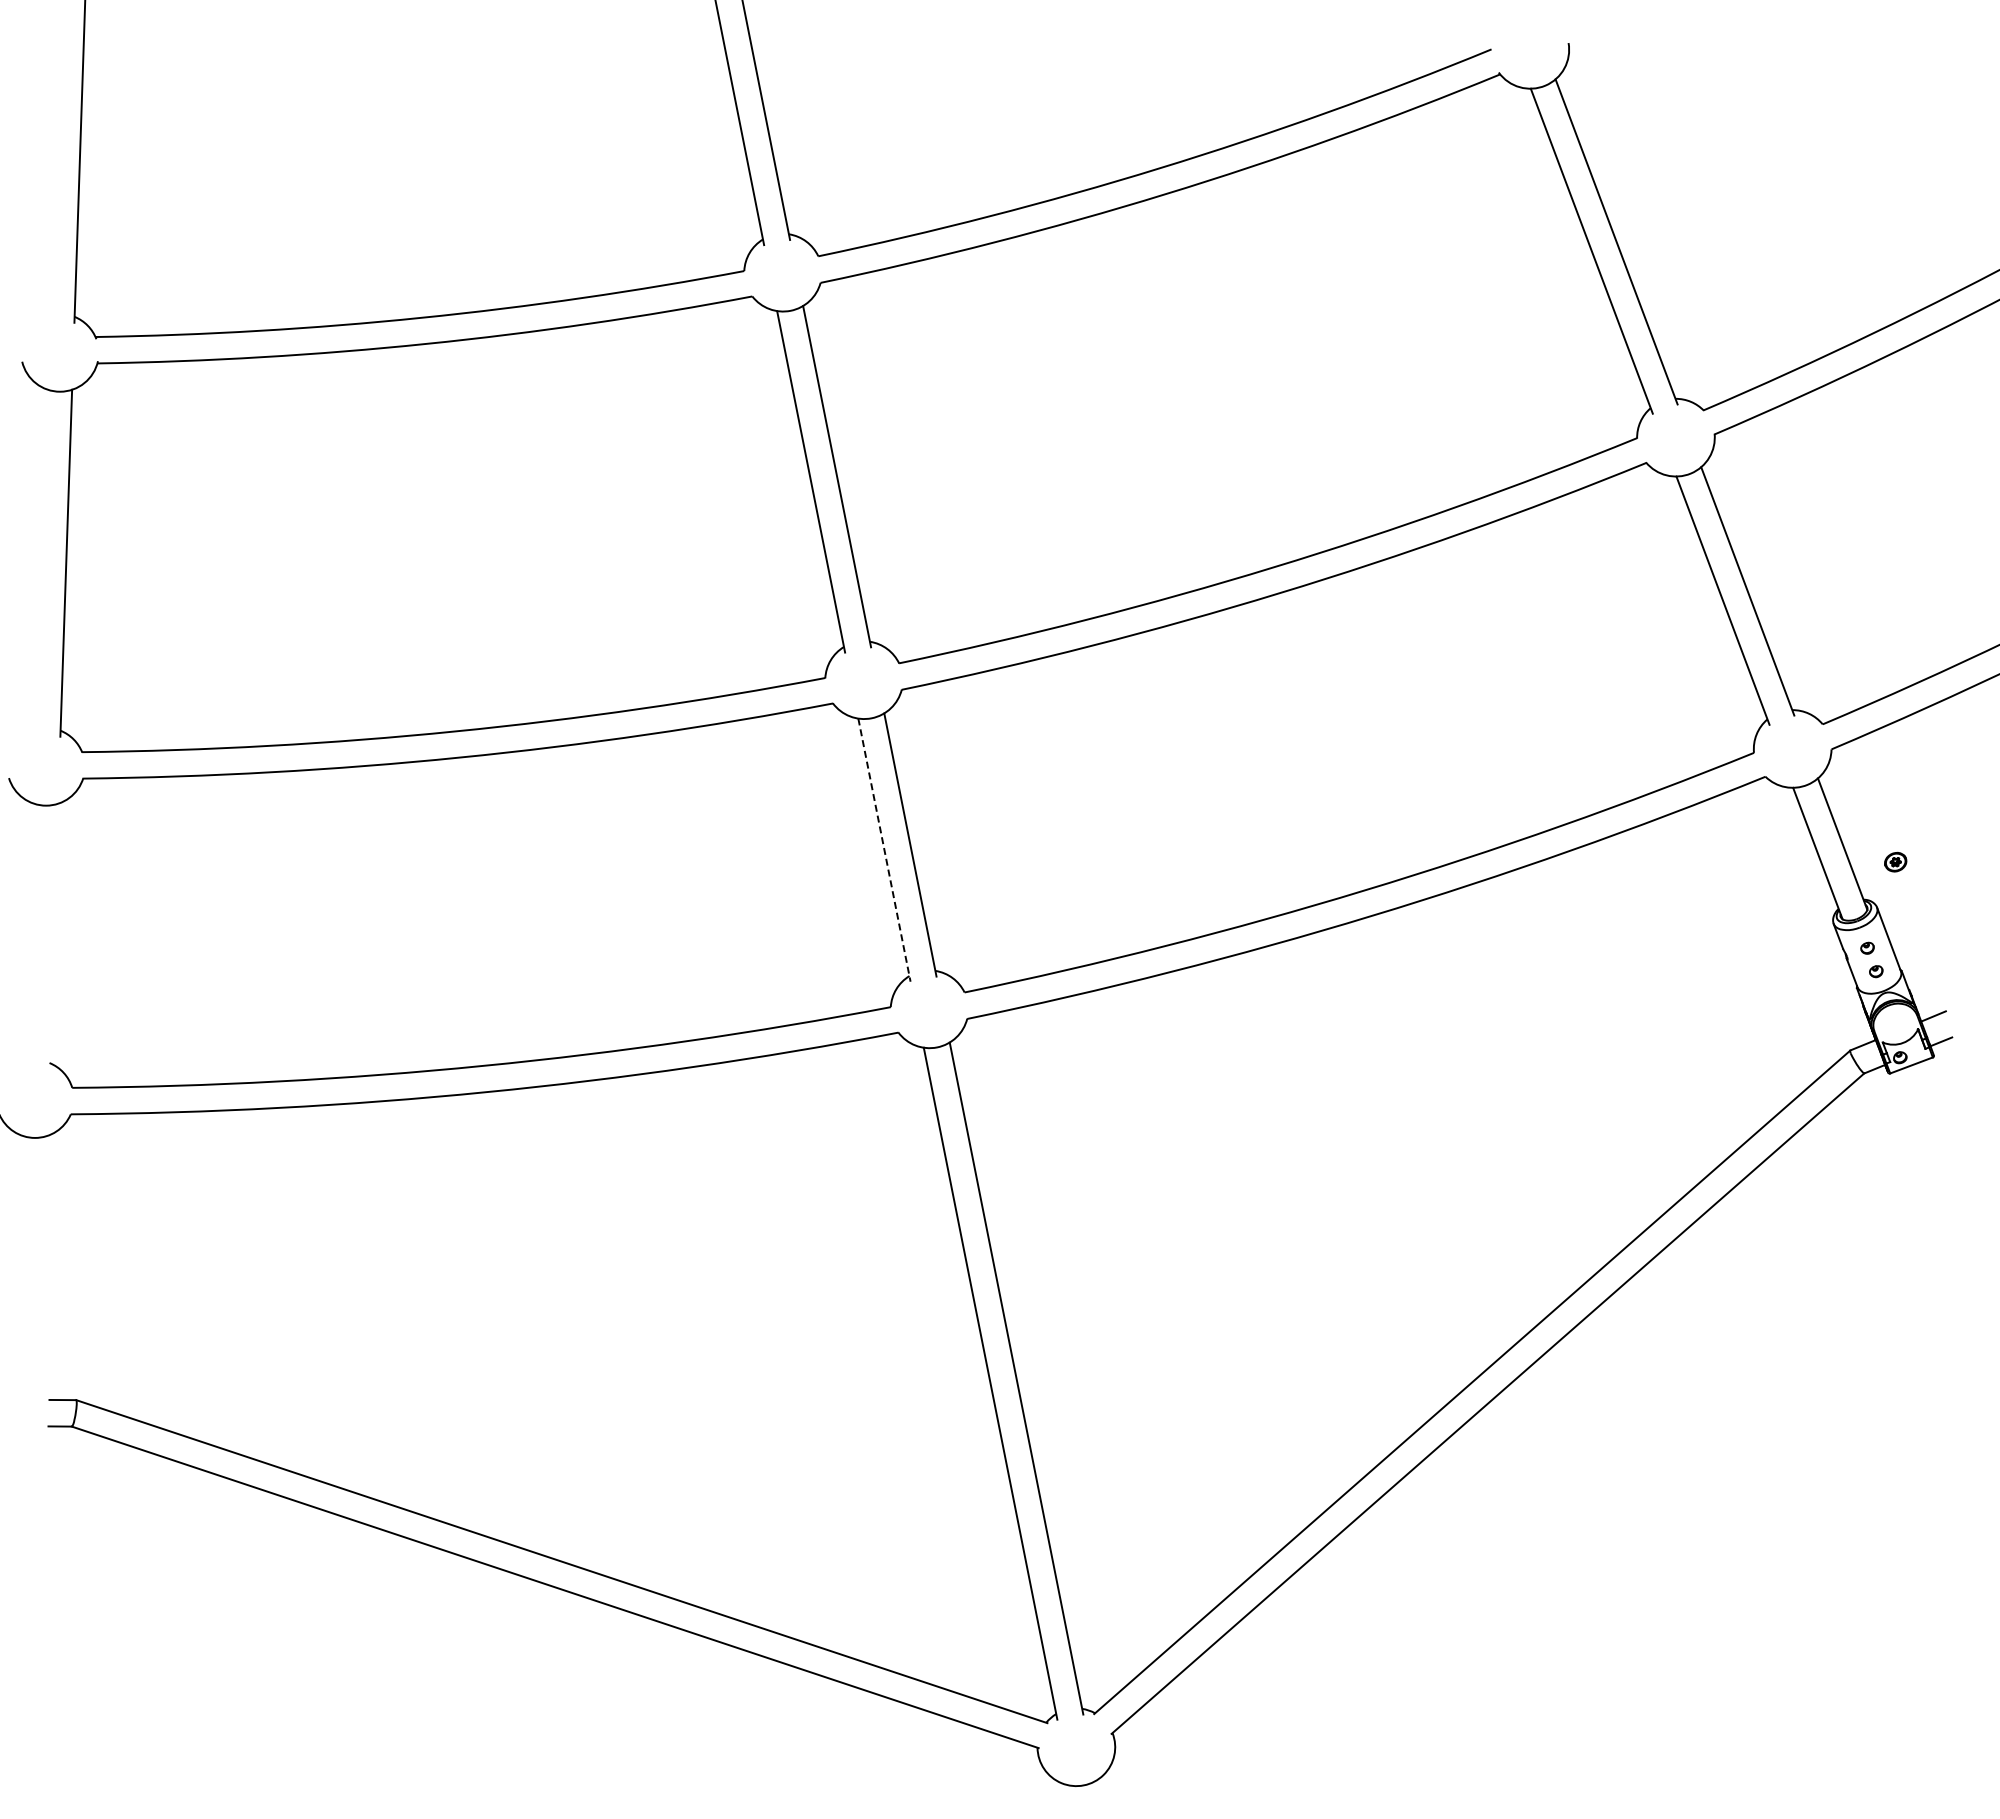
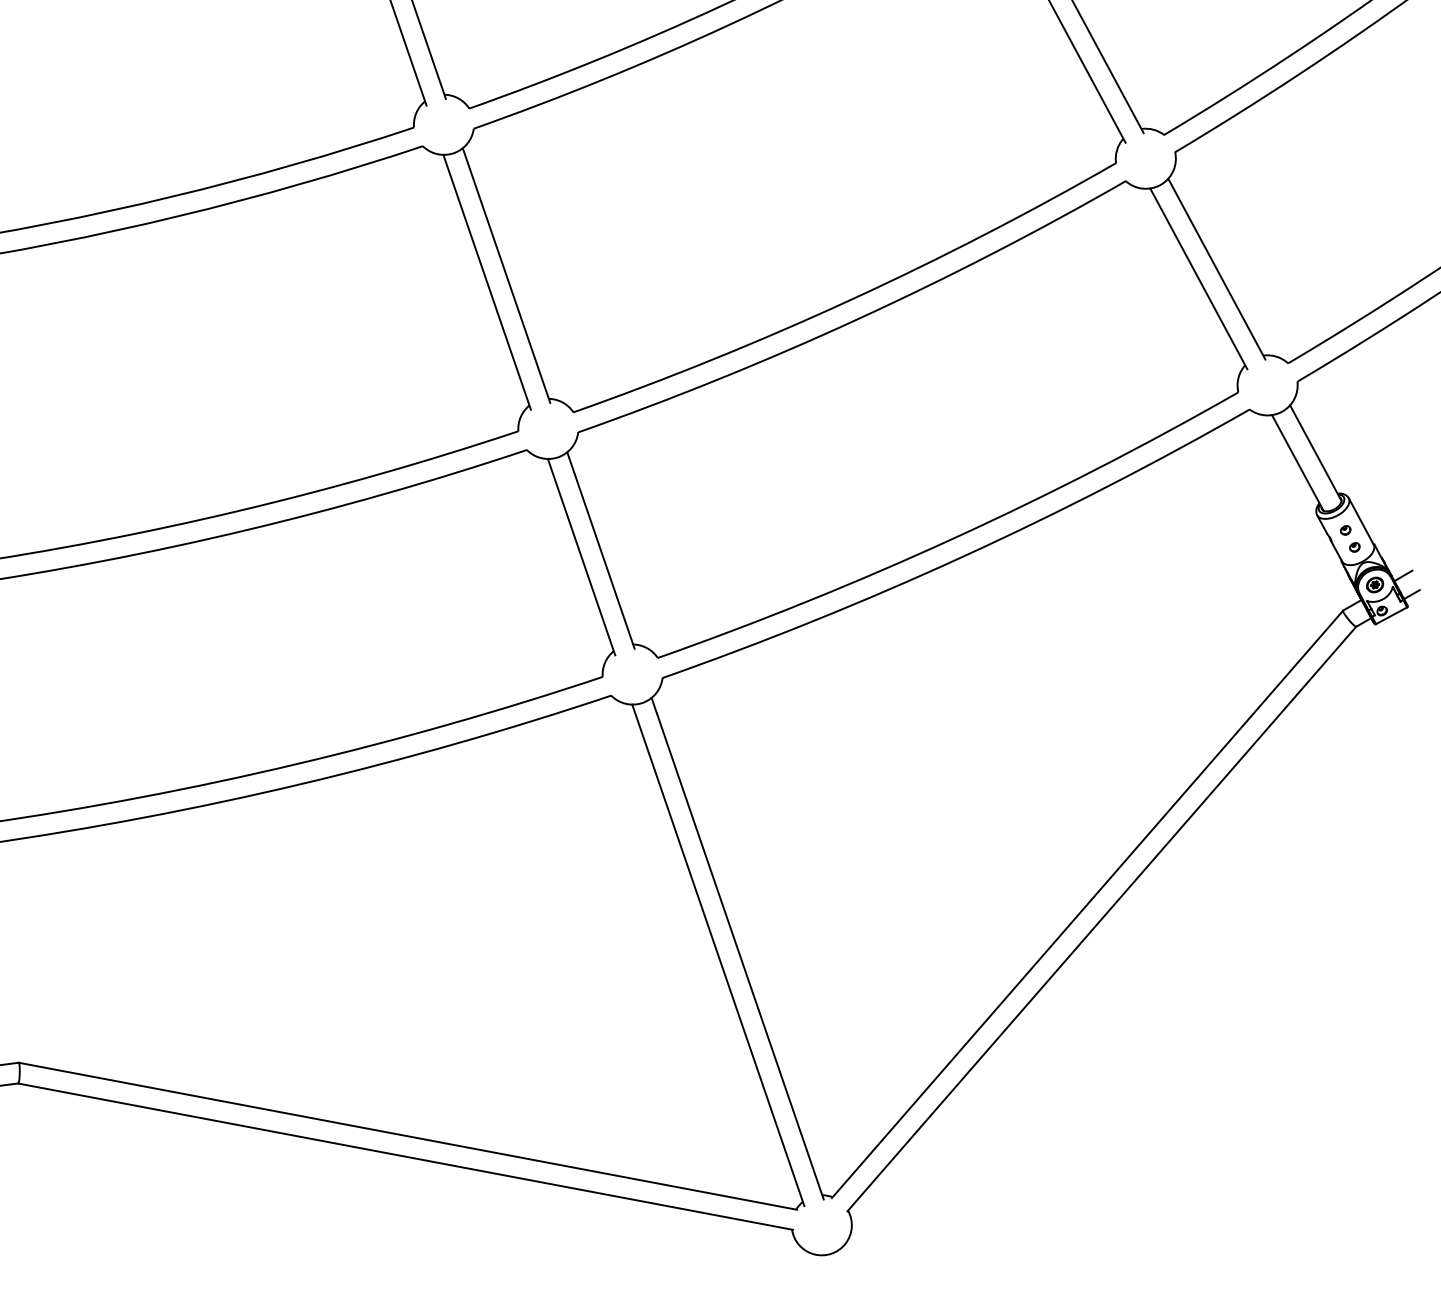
line: (884, 850) -> (581, 557), dashed -> solid
part: (1895, 861) -> (1374, 584), moved

